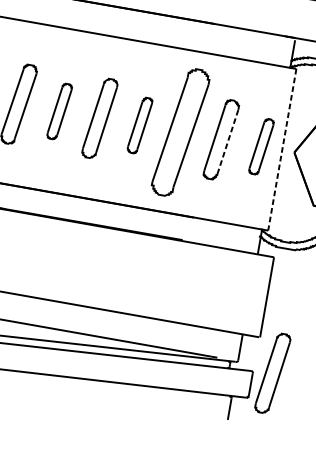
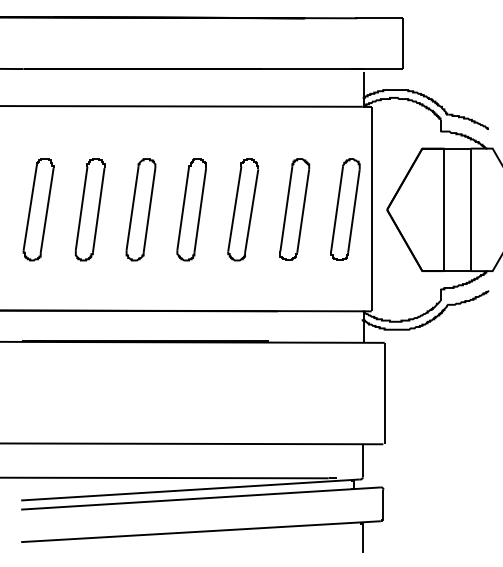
part: (59, 111) -> (89, 209), size x1.43
part: (139, 125) -> (191, 209), size x1.43
part: (180, 132) -> (243, 209), size x0.62
line: (228, 141) -> (303, 210), dashed -> solid
part: (261, 146) -> (345, 209), size x1.43
line: (282, 150) -> (371, 209), dashed -> solid
part: (272, 373) -> (407, 485), removed

